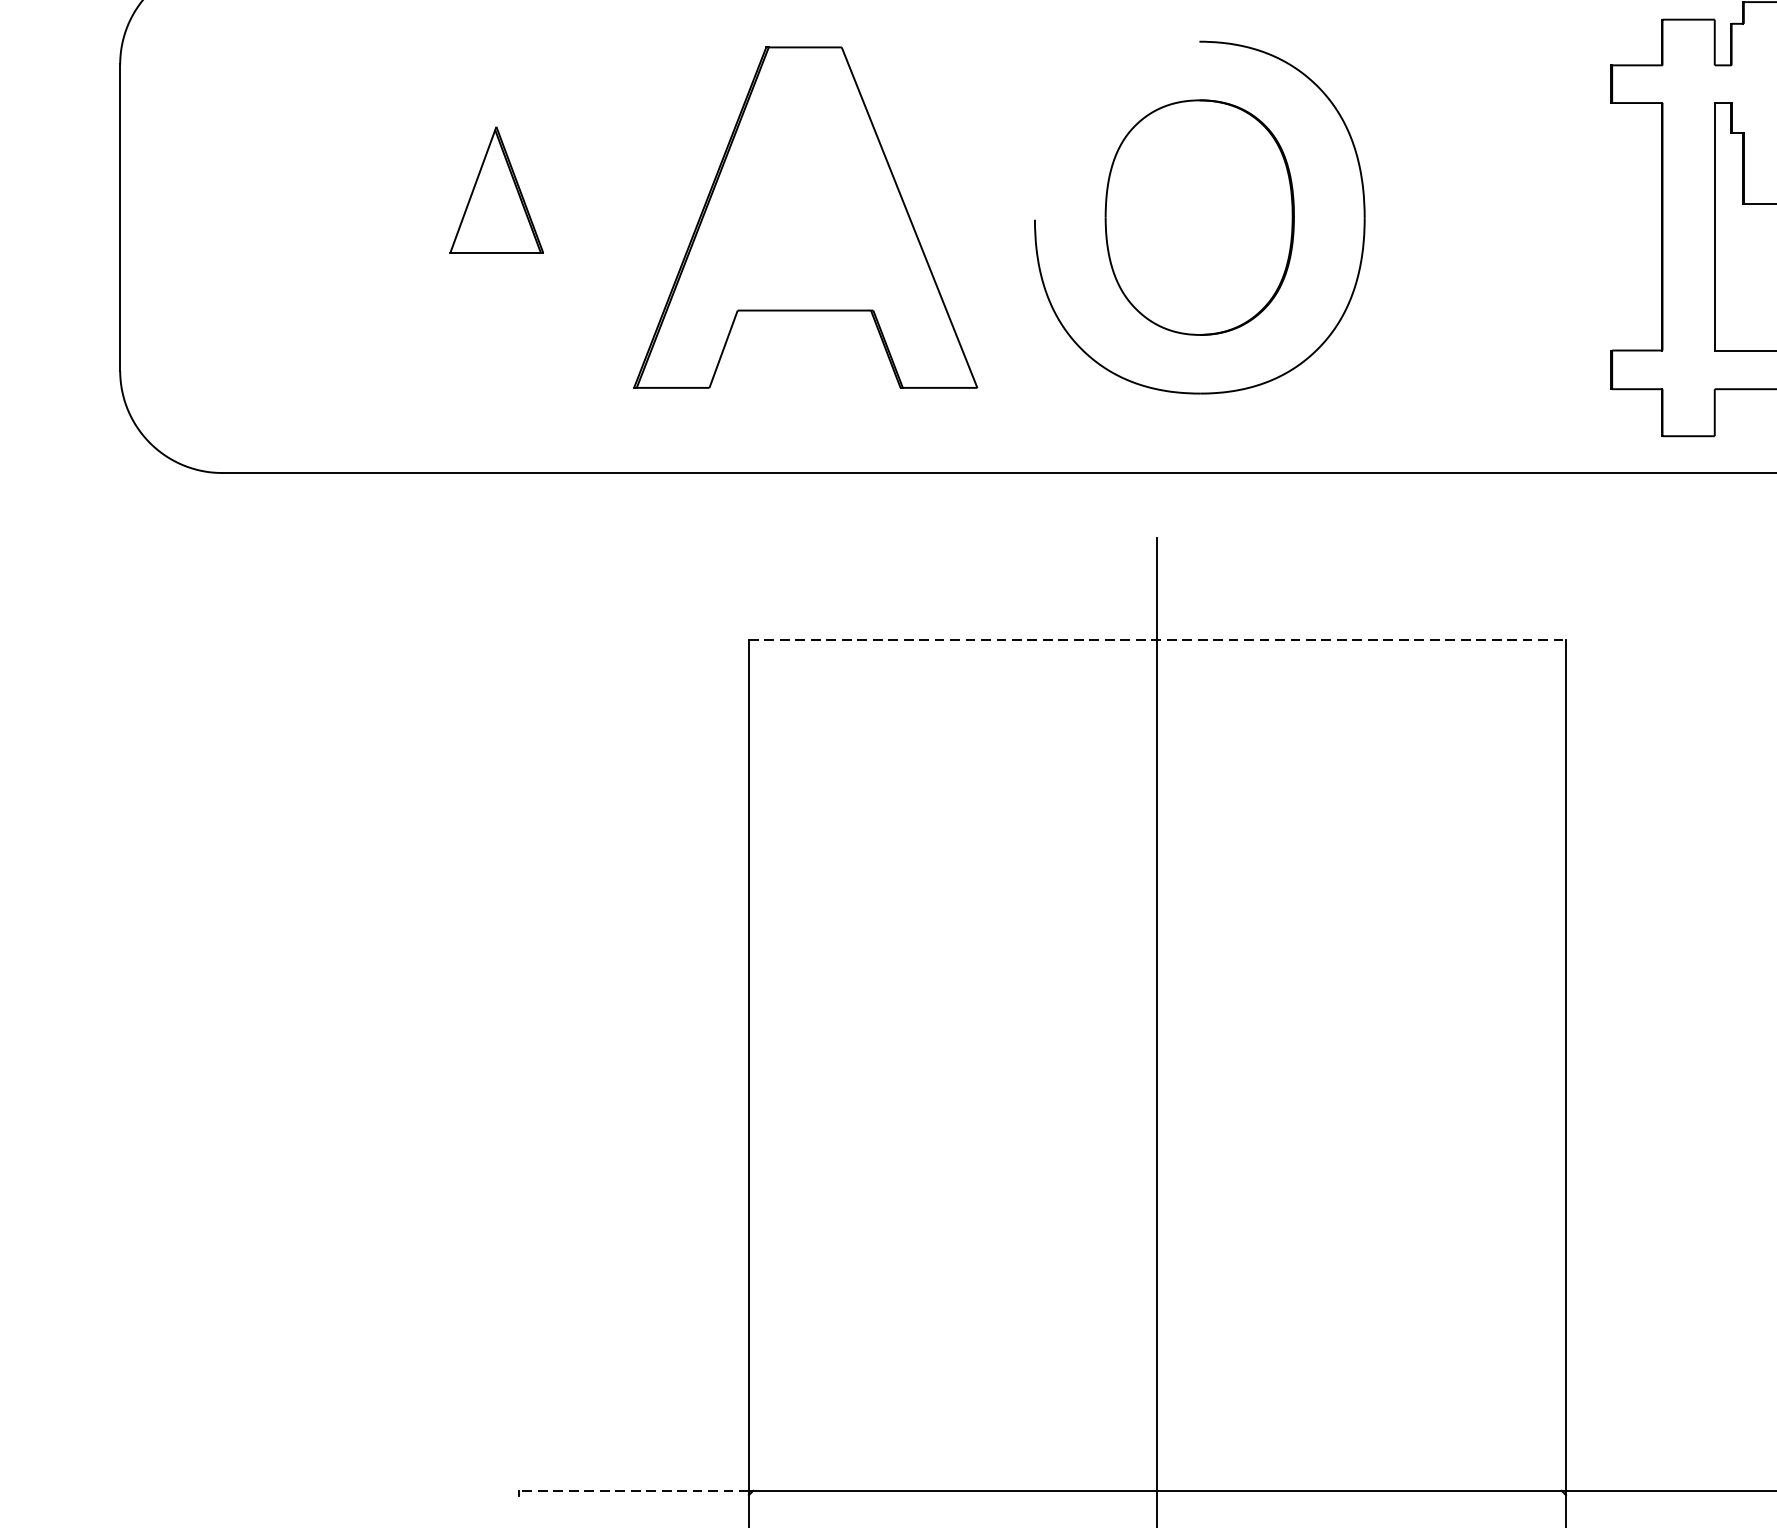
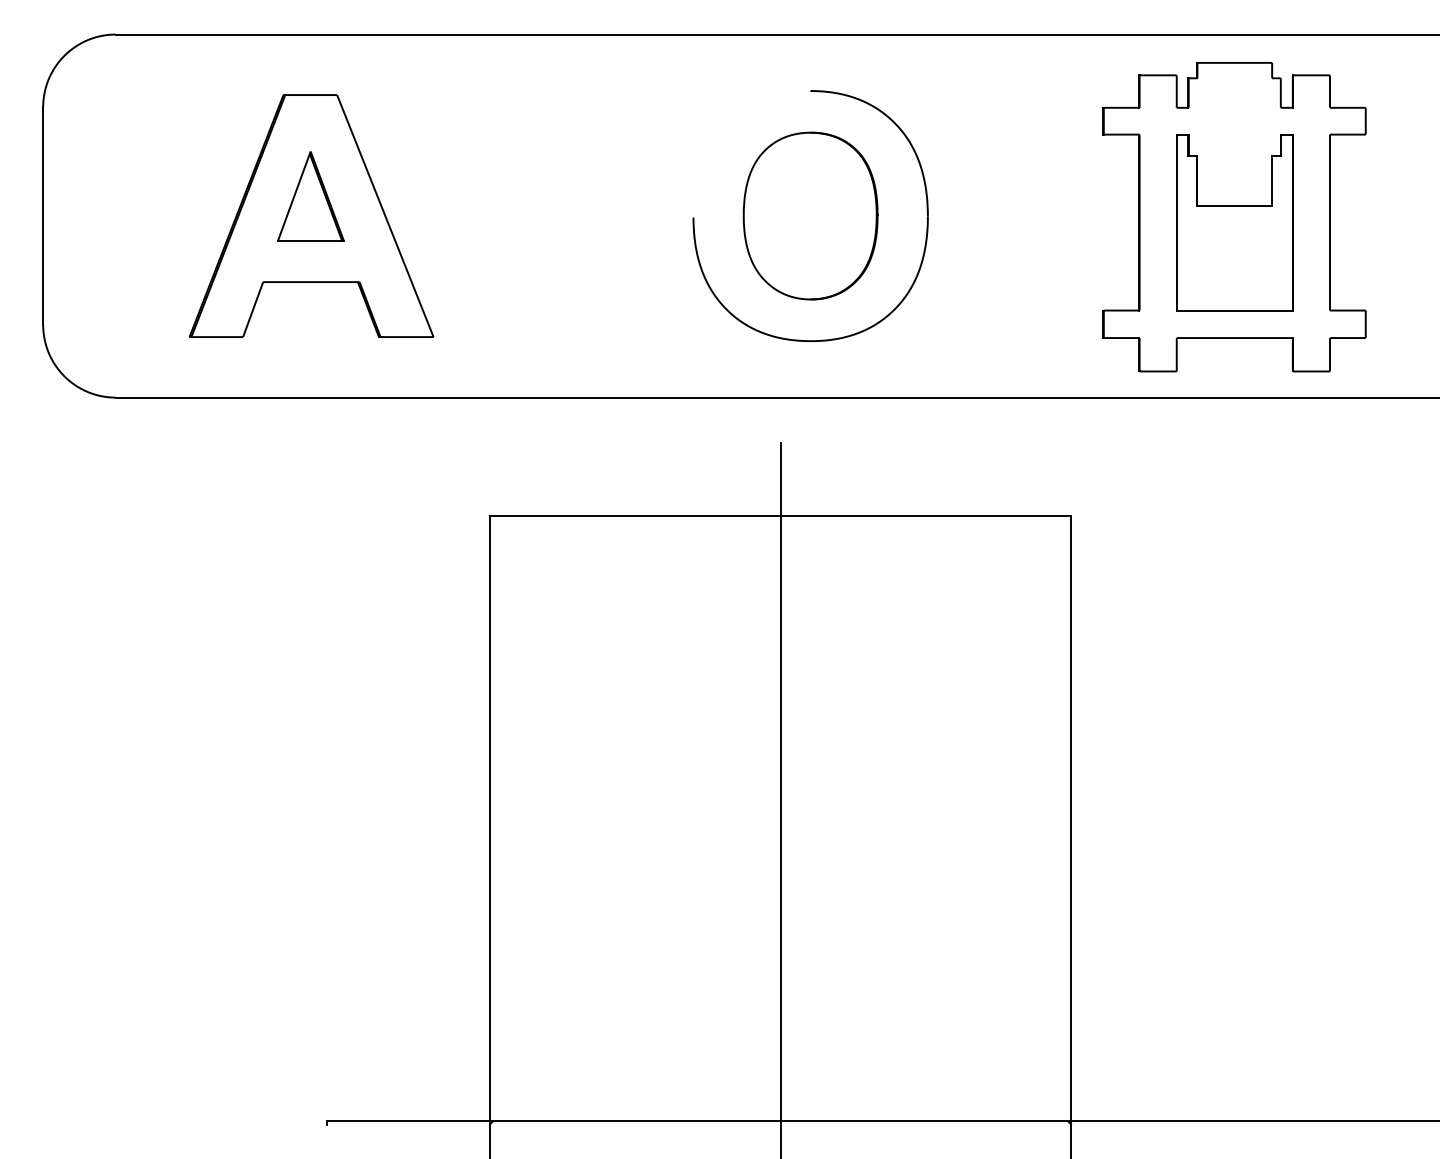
part: (805, 216) -> (311, 215), moved
line: (1158, 640) -> (781, 516), dashed -> solid
line: (634, 1491) -> (408, 1121), dashed -> solid

